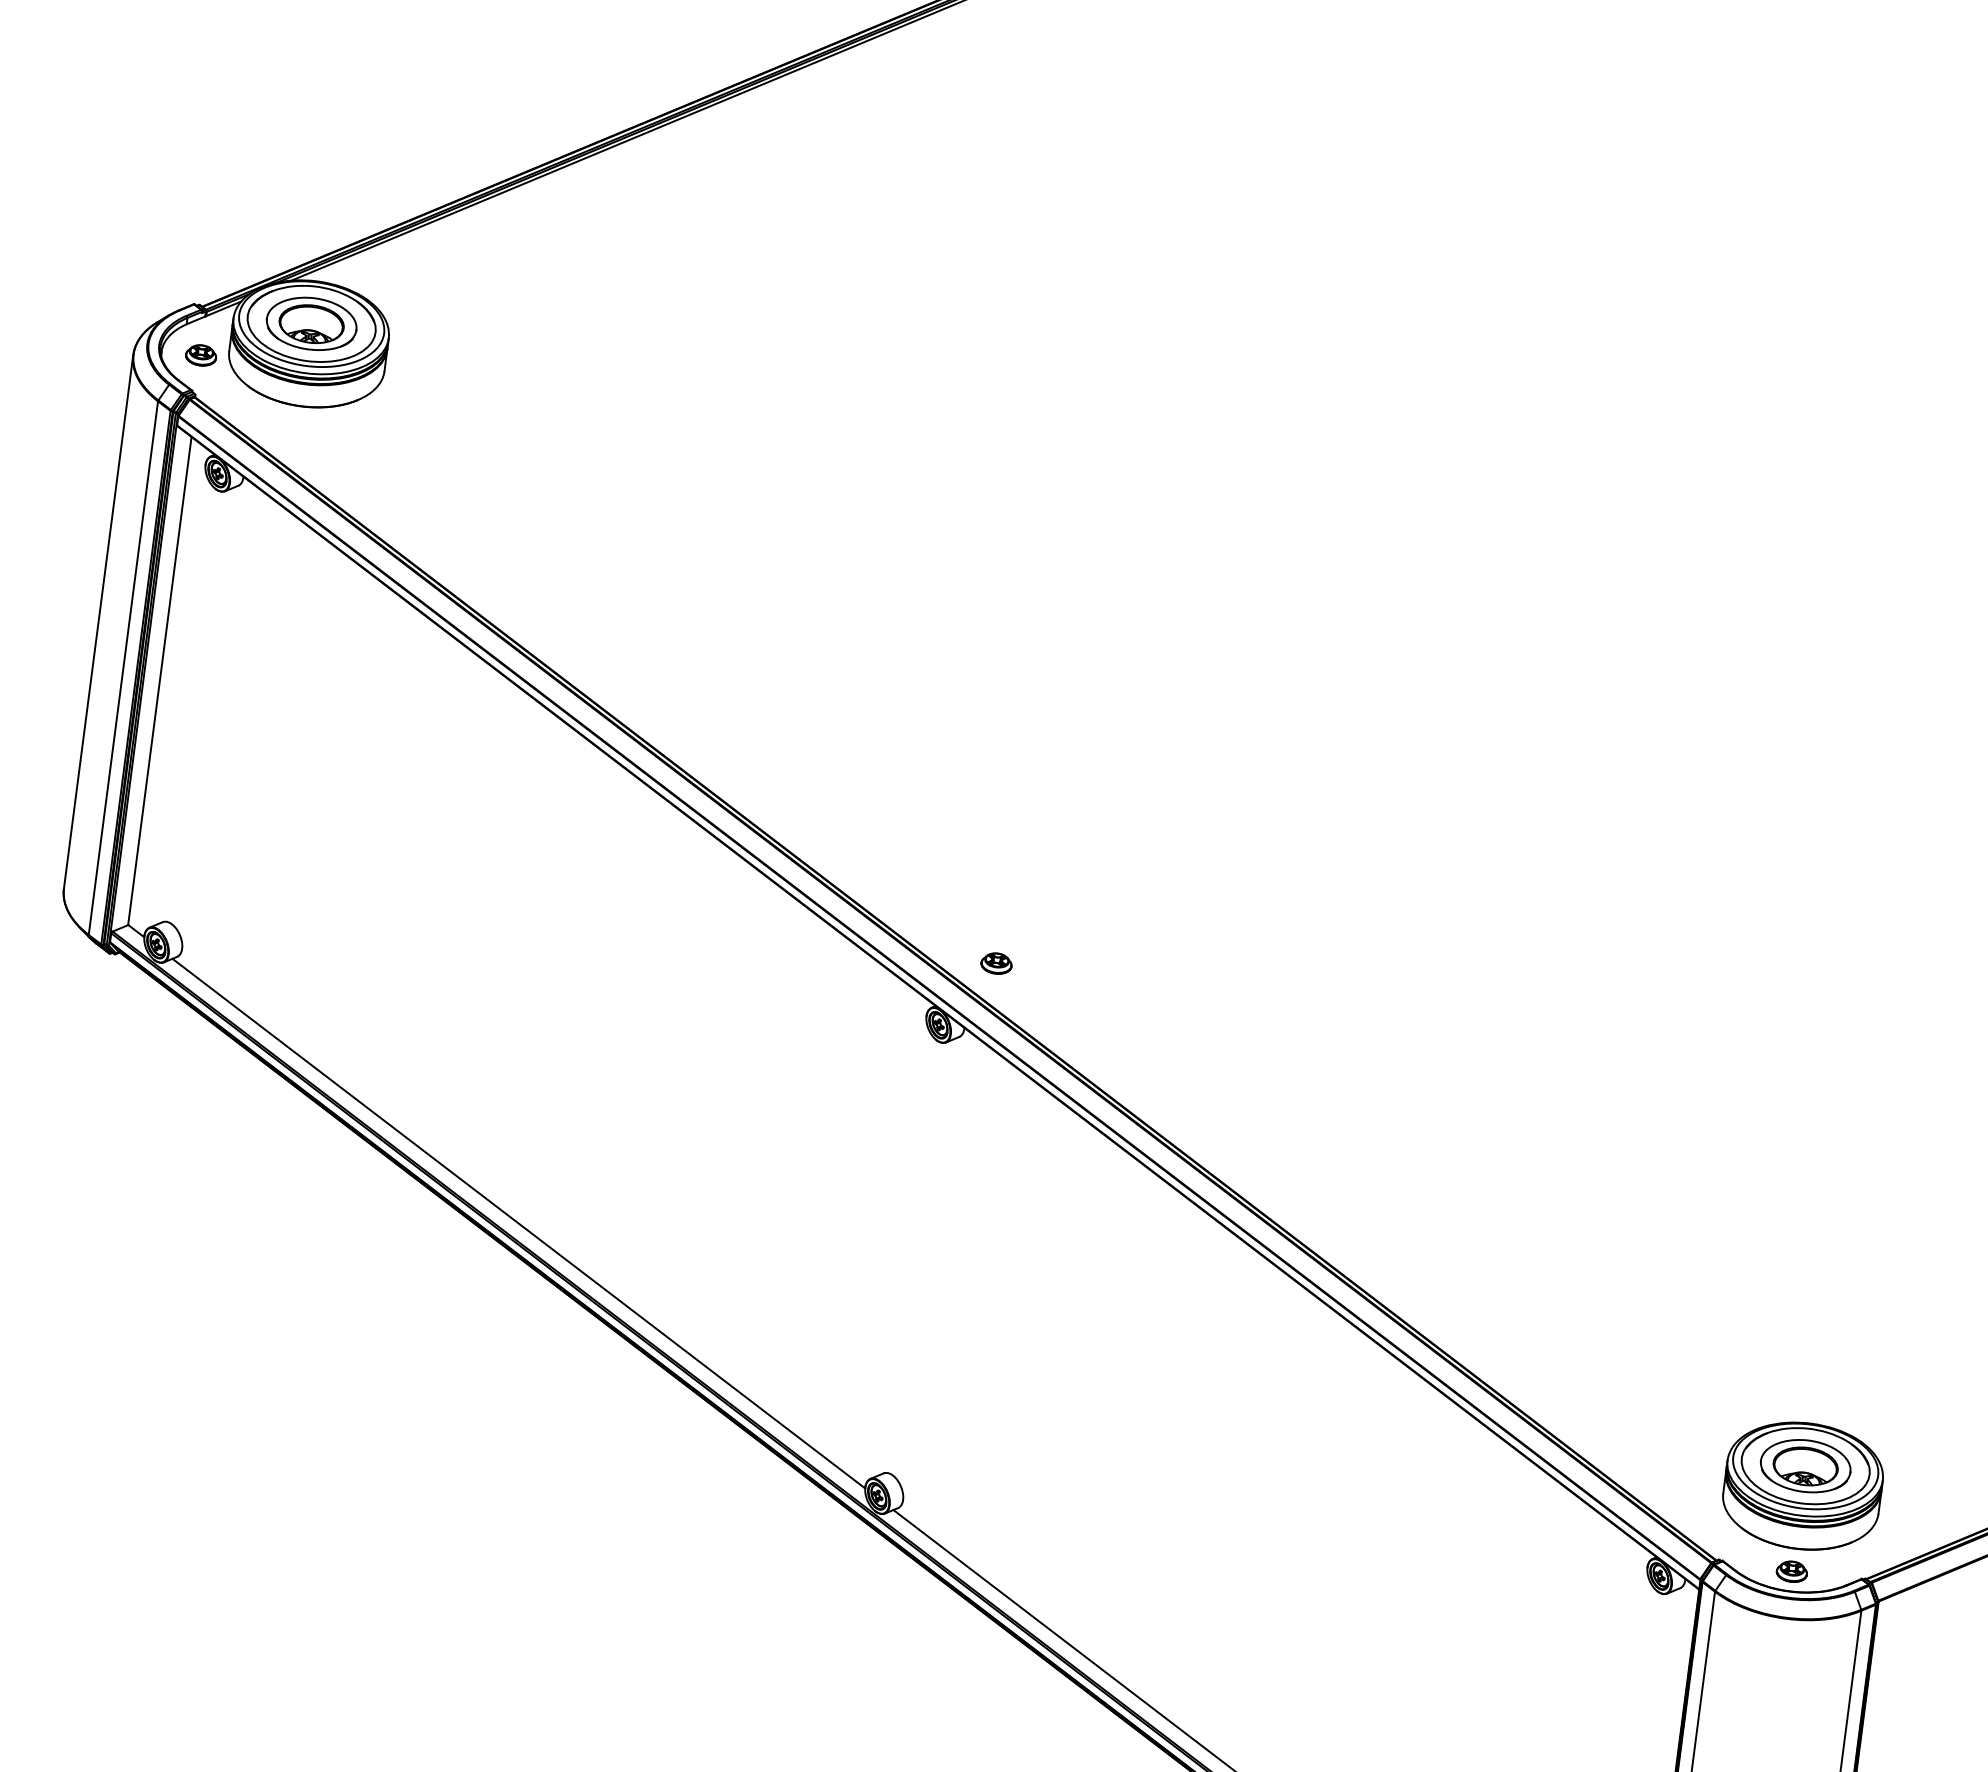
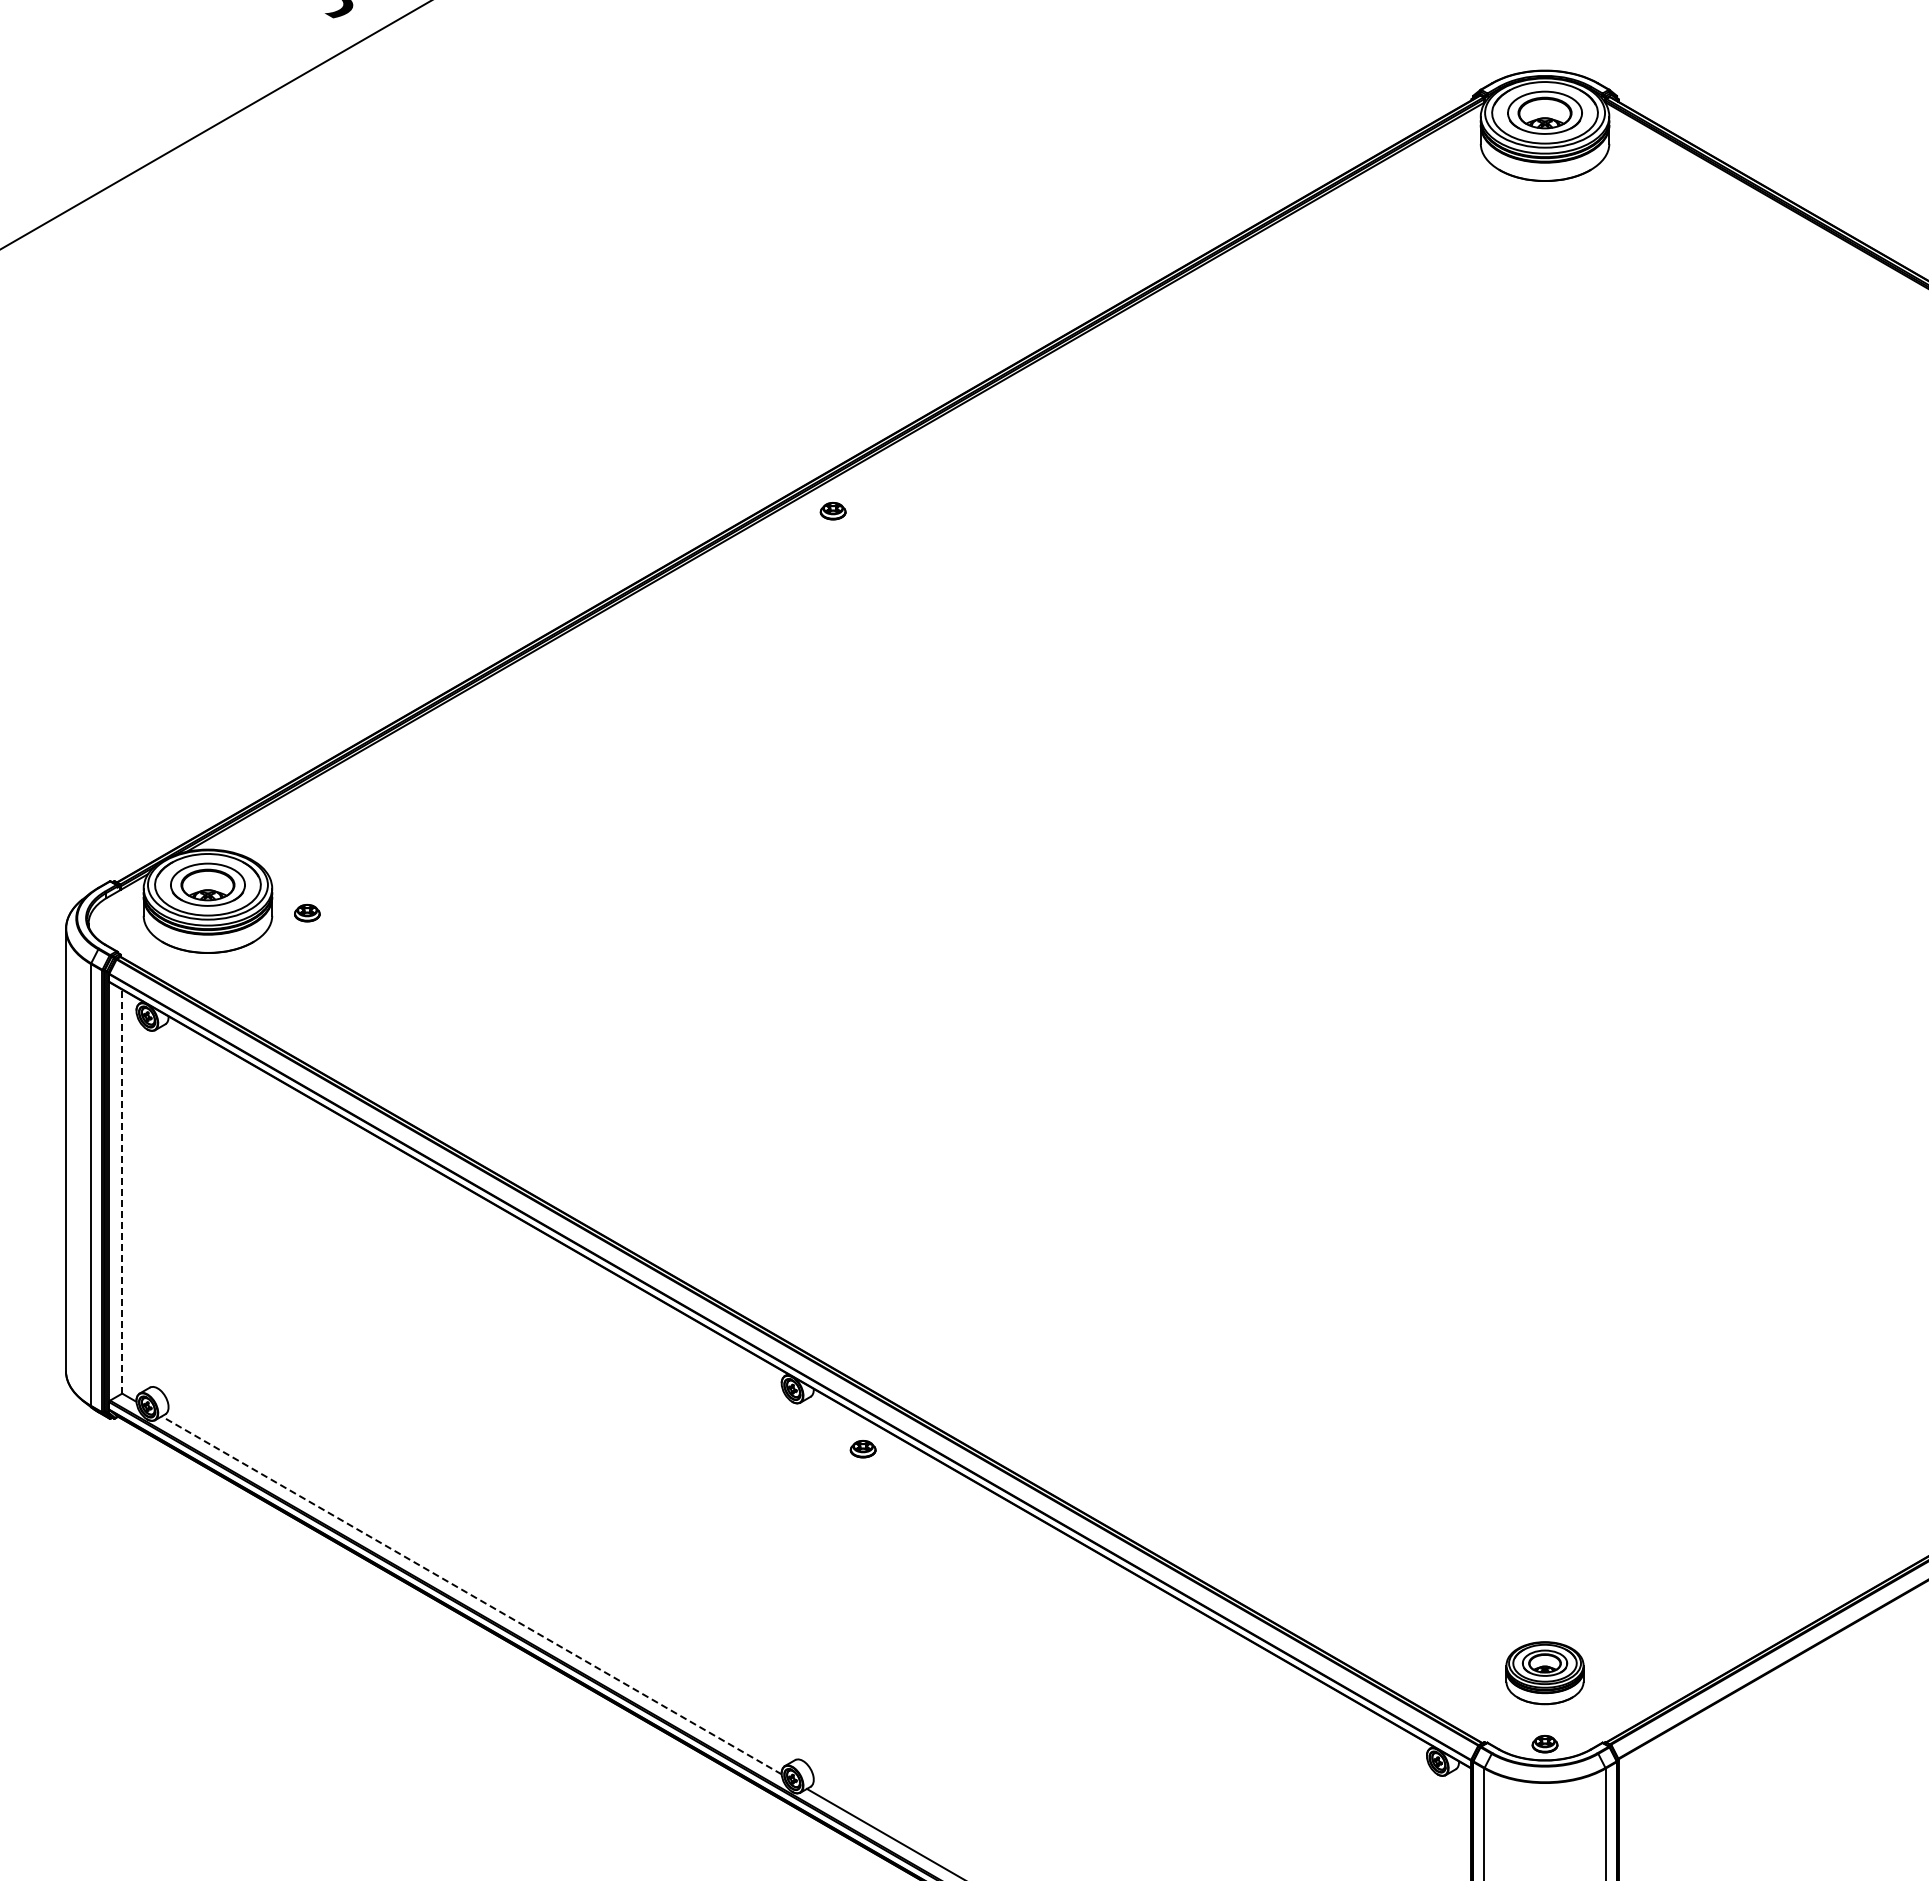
part: (201, 355) -> (307, 913), moved
line: (160, 680) -> (122, 1191), solid -> dashed
part: (995, 963) -> (862, 1449), moved
line: (518, 1223) -> (471, 1595), solid -> dashed
part: (1802, 1485) -> (1544, 1672), size x0.6

